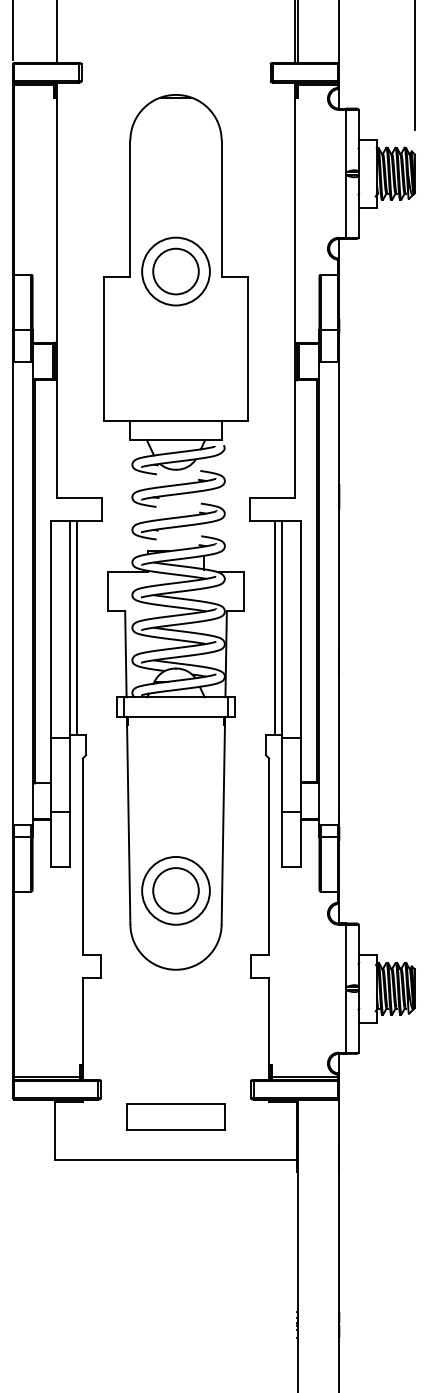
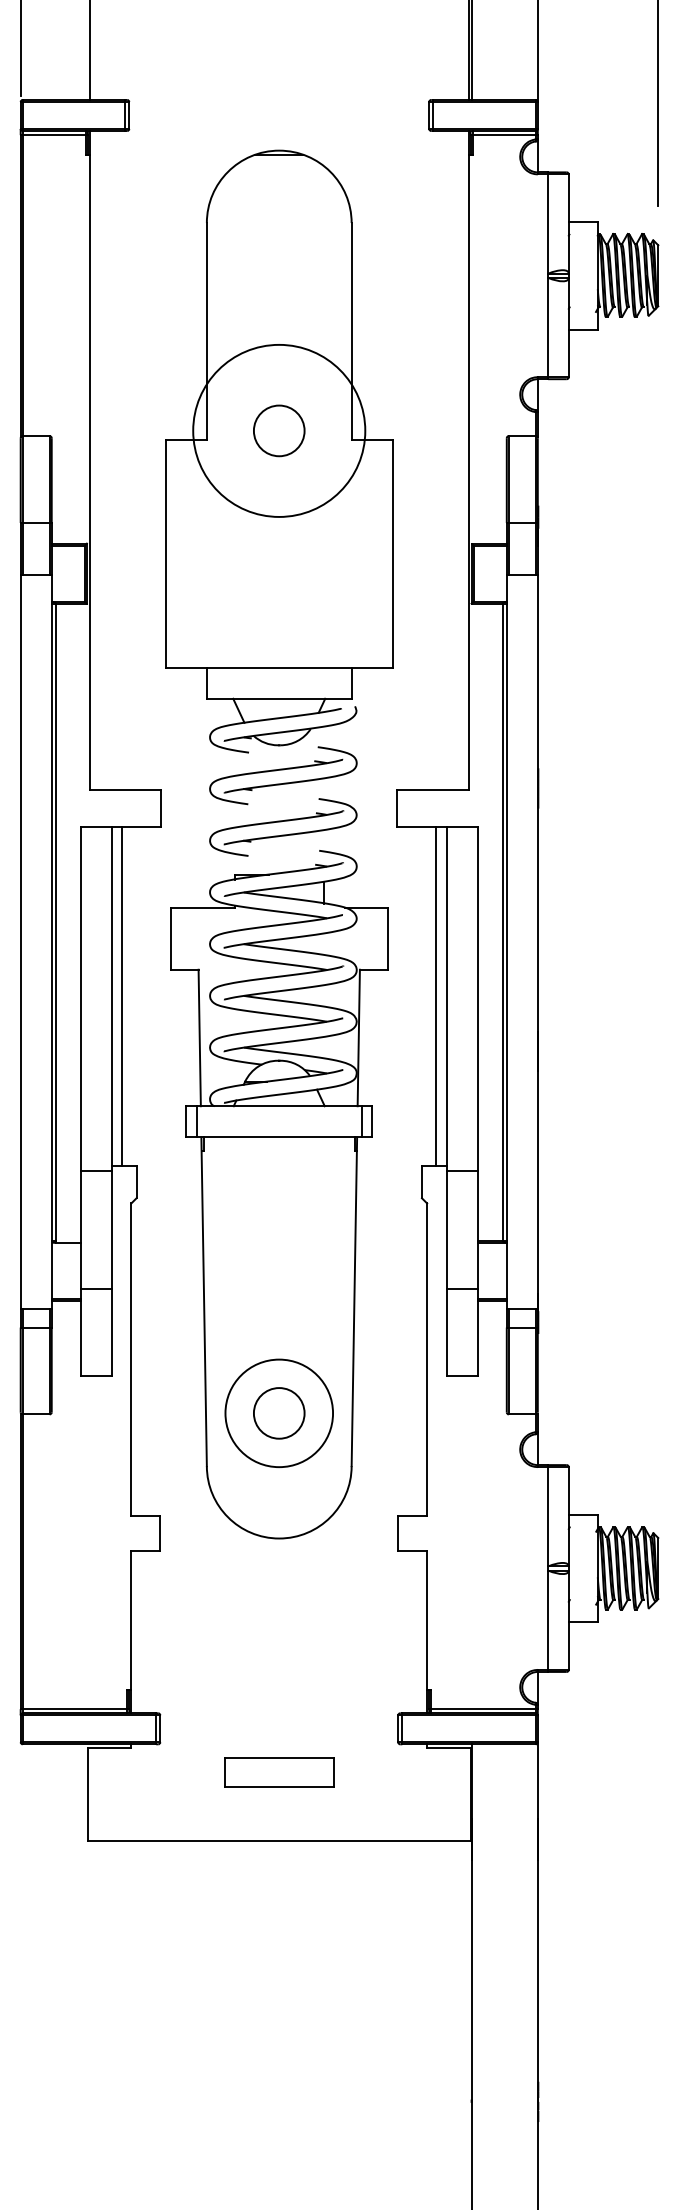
circle: (175, 271) -> (278, 430), size x0.7
circle: (175, 271) -> (278, 430), size x1.6
circle: (175, 890) -> (278, 1412), size x0.7
part: (175, 1116) -> (278, 1771), size x0.7

